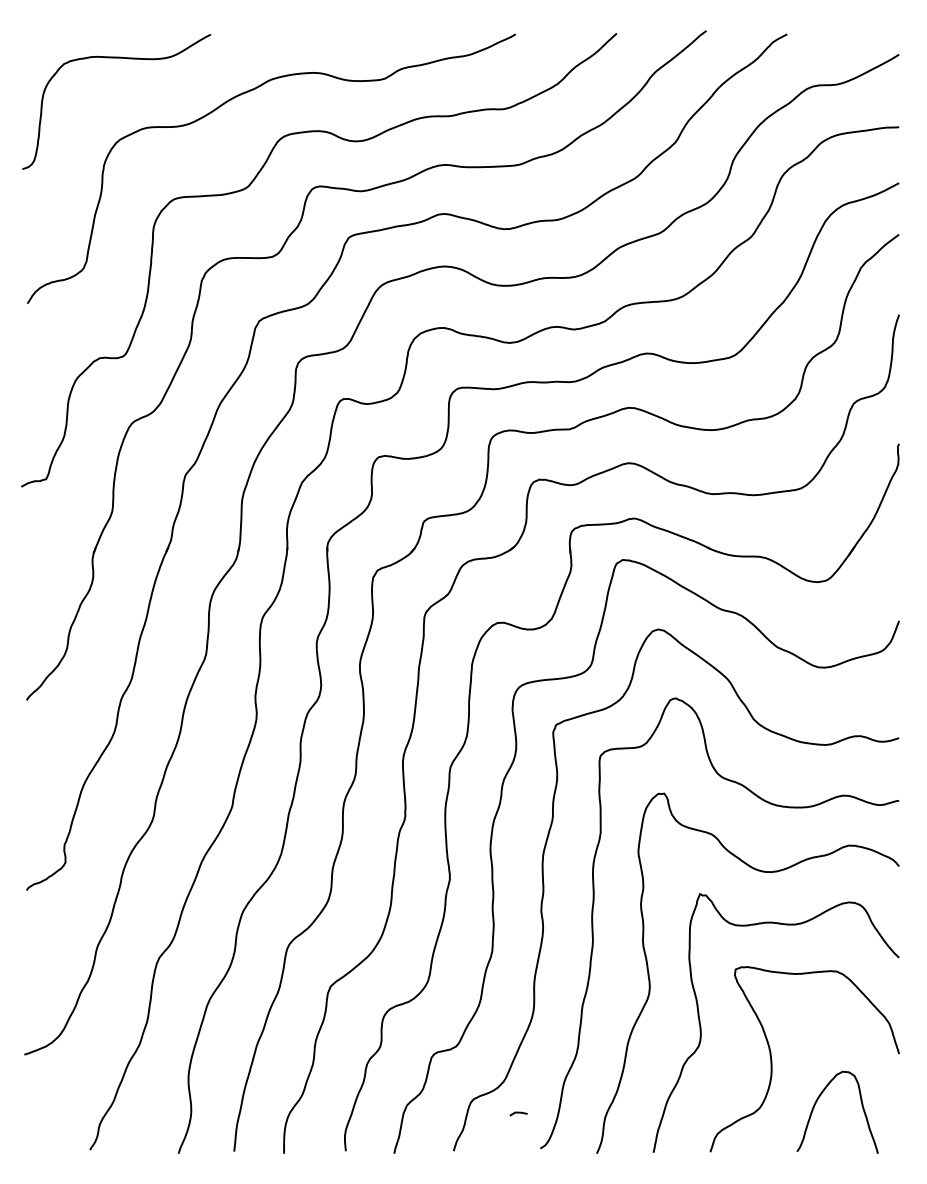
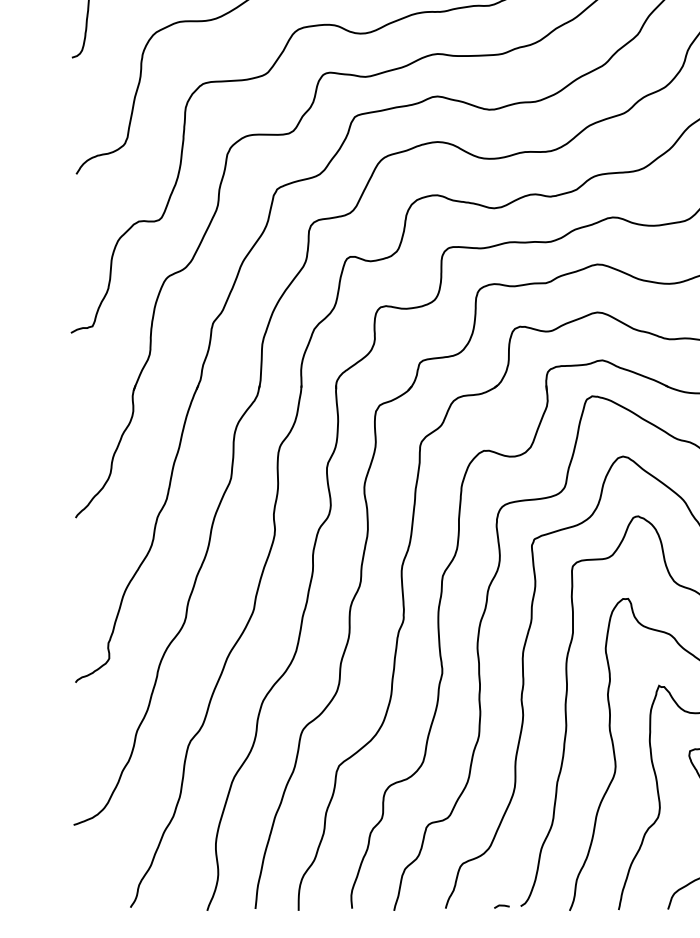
curve: (518, 1113) -> (501, 906), moved

